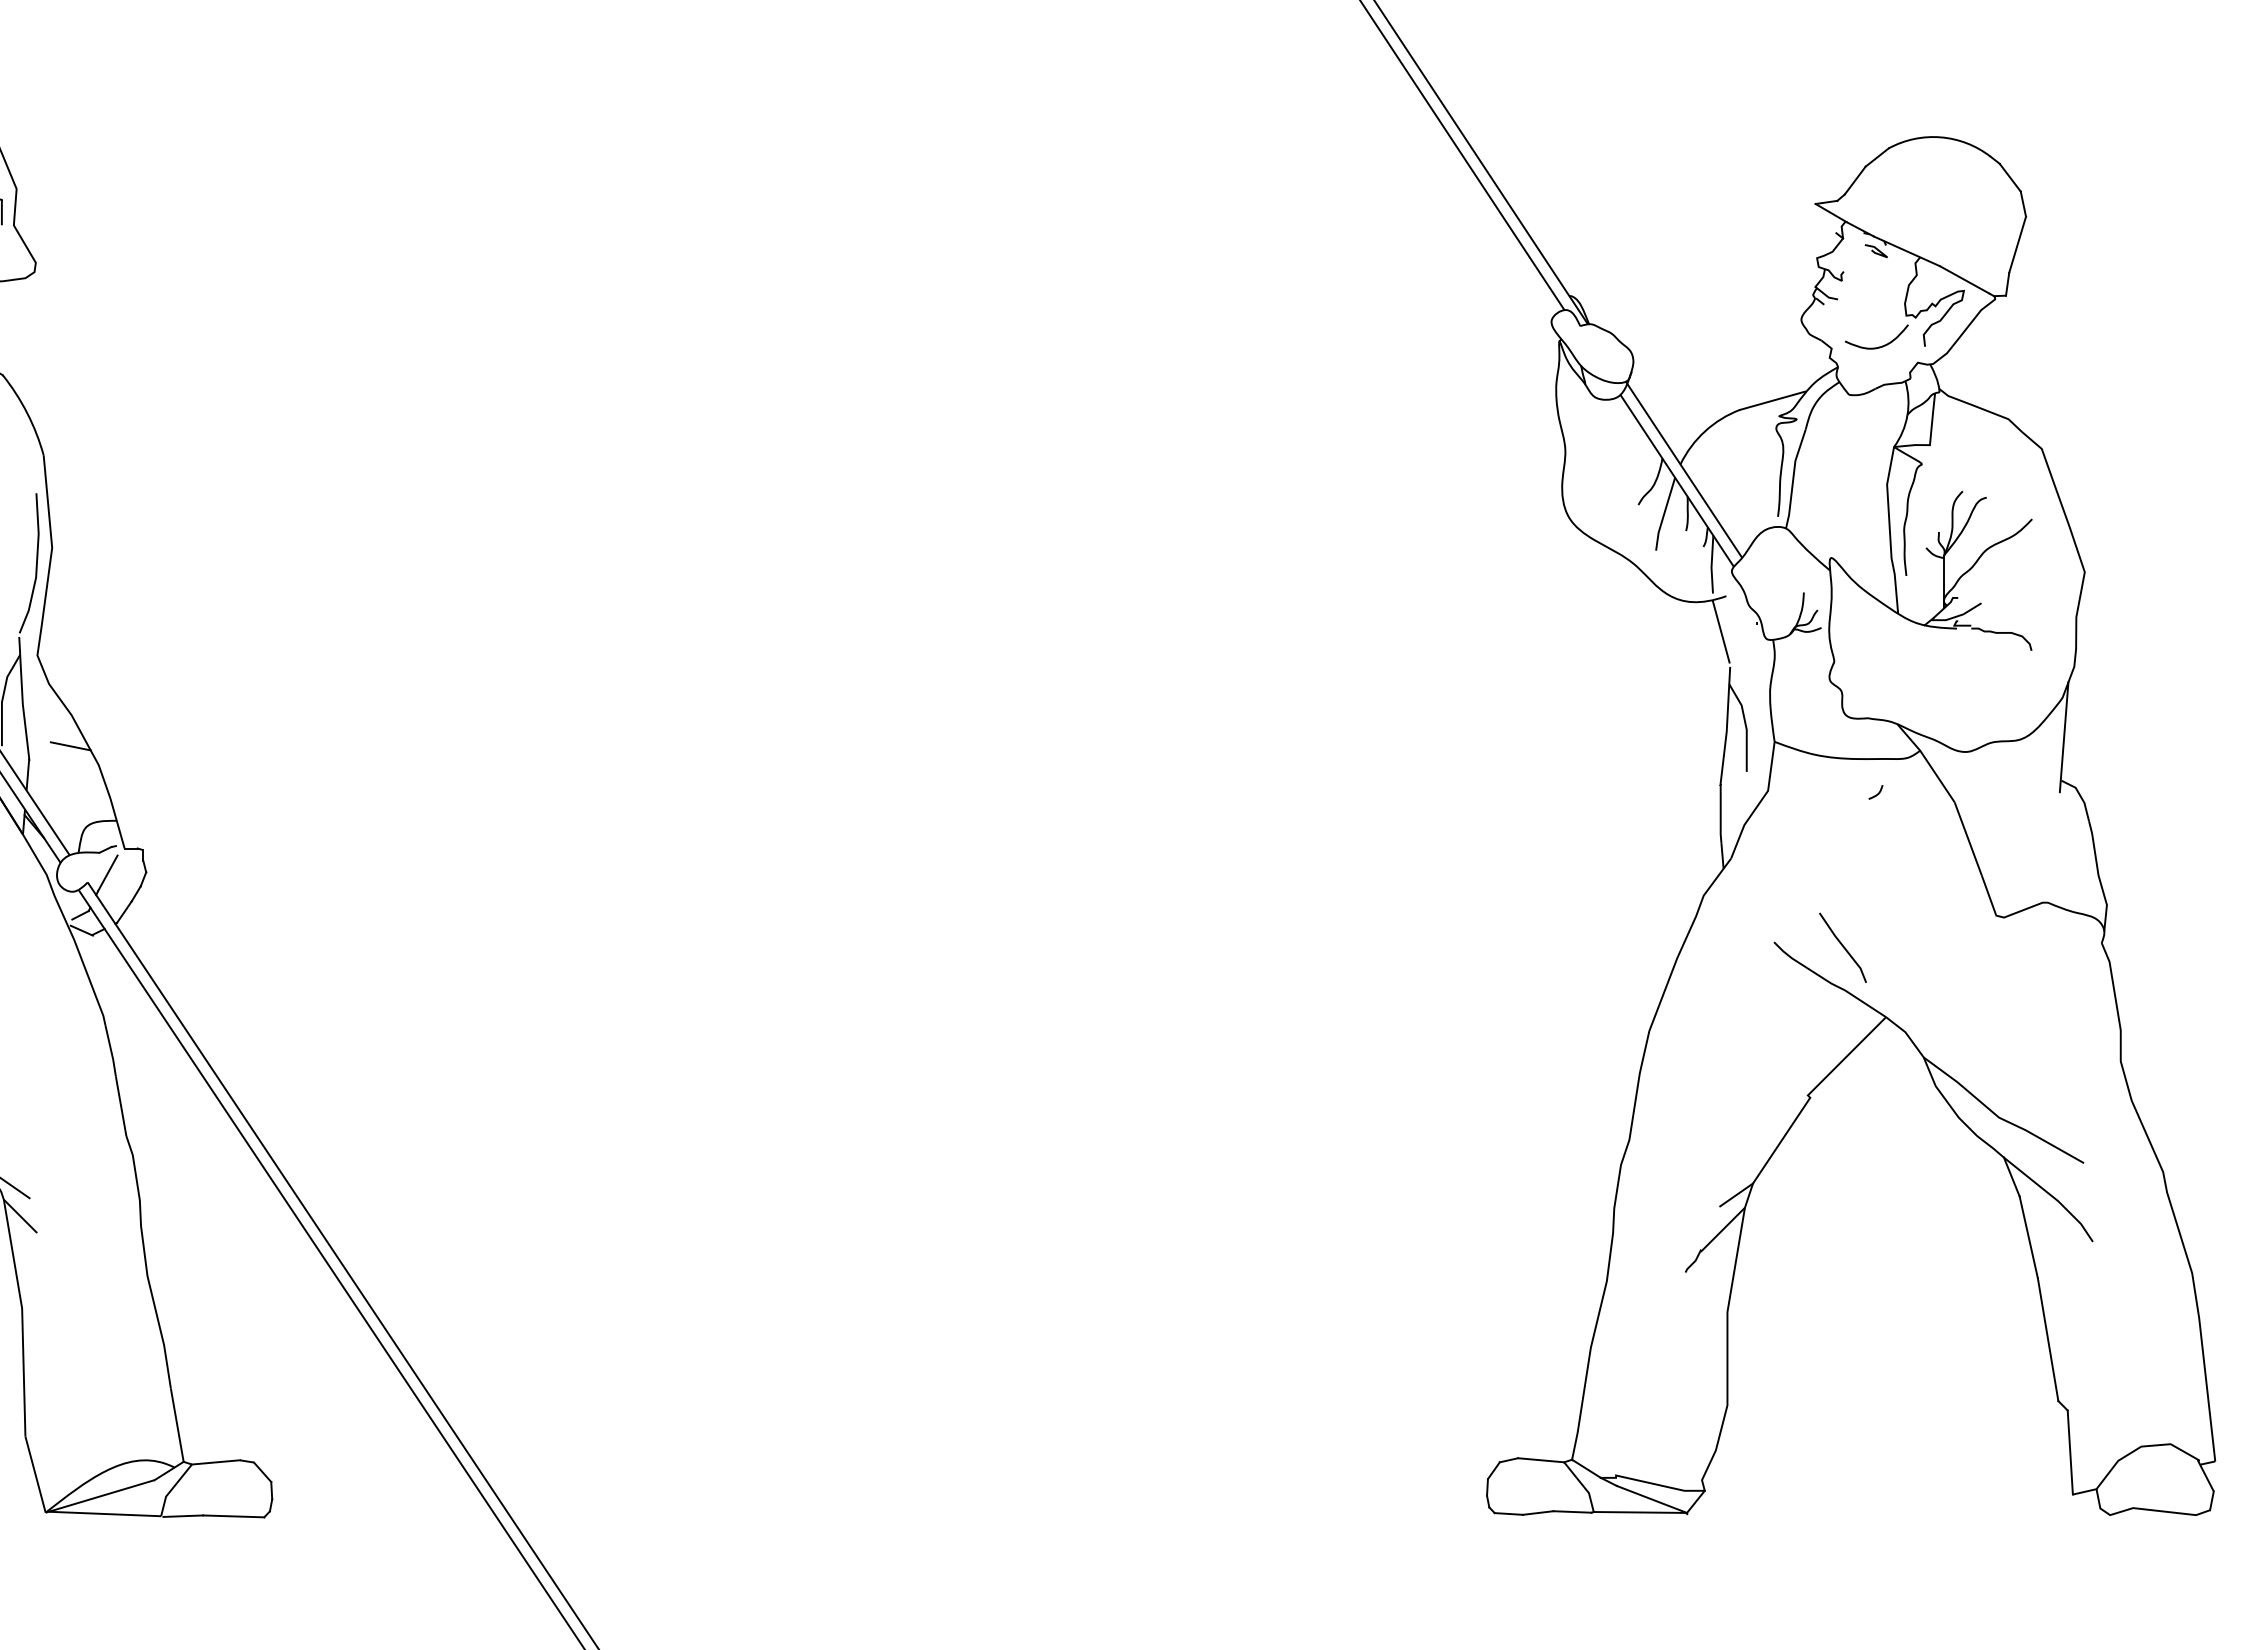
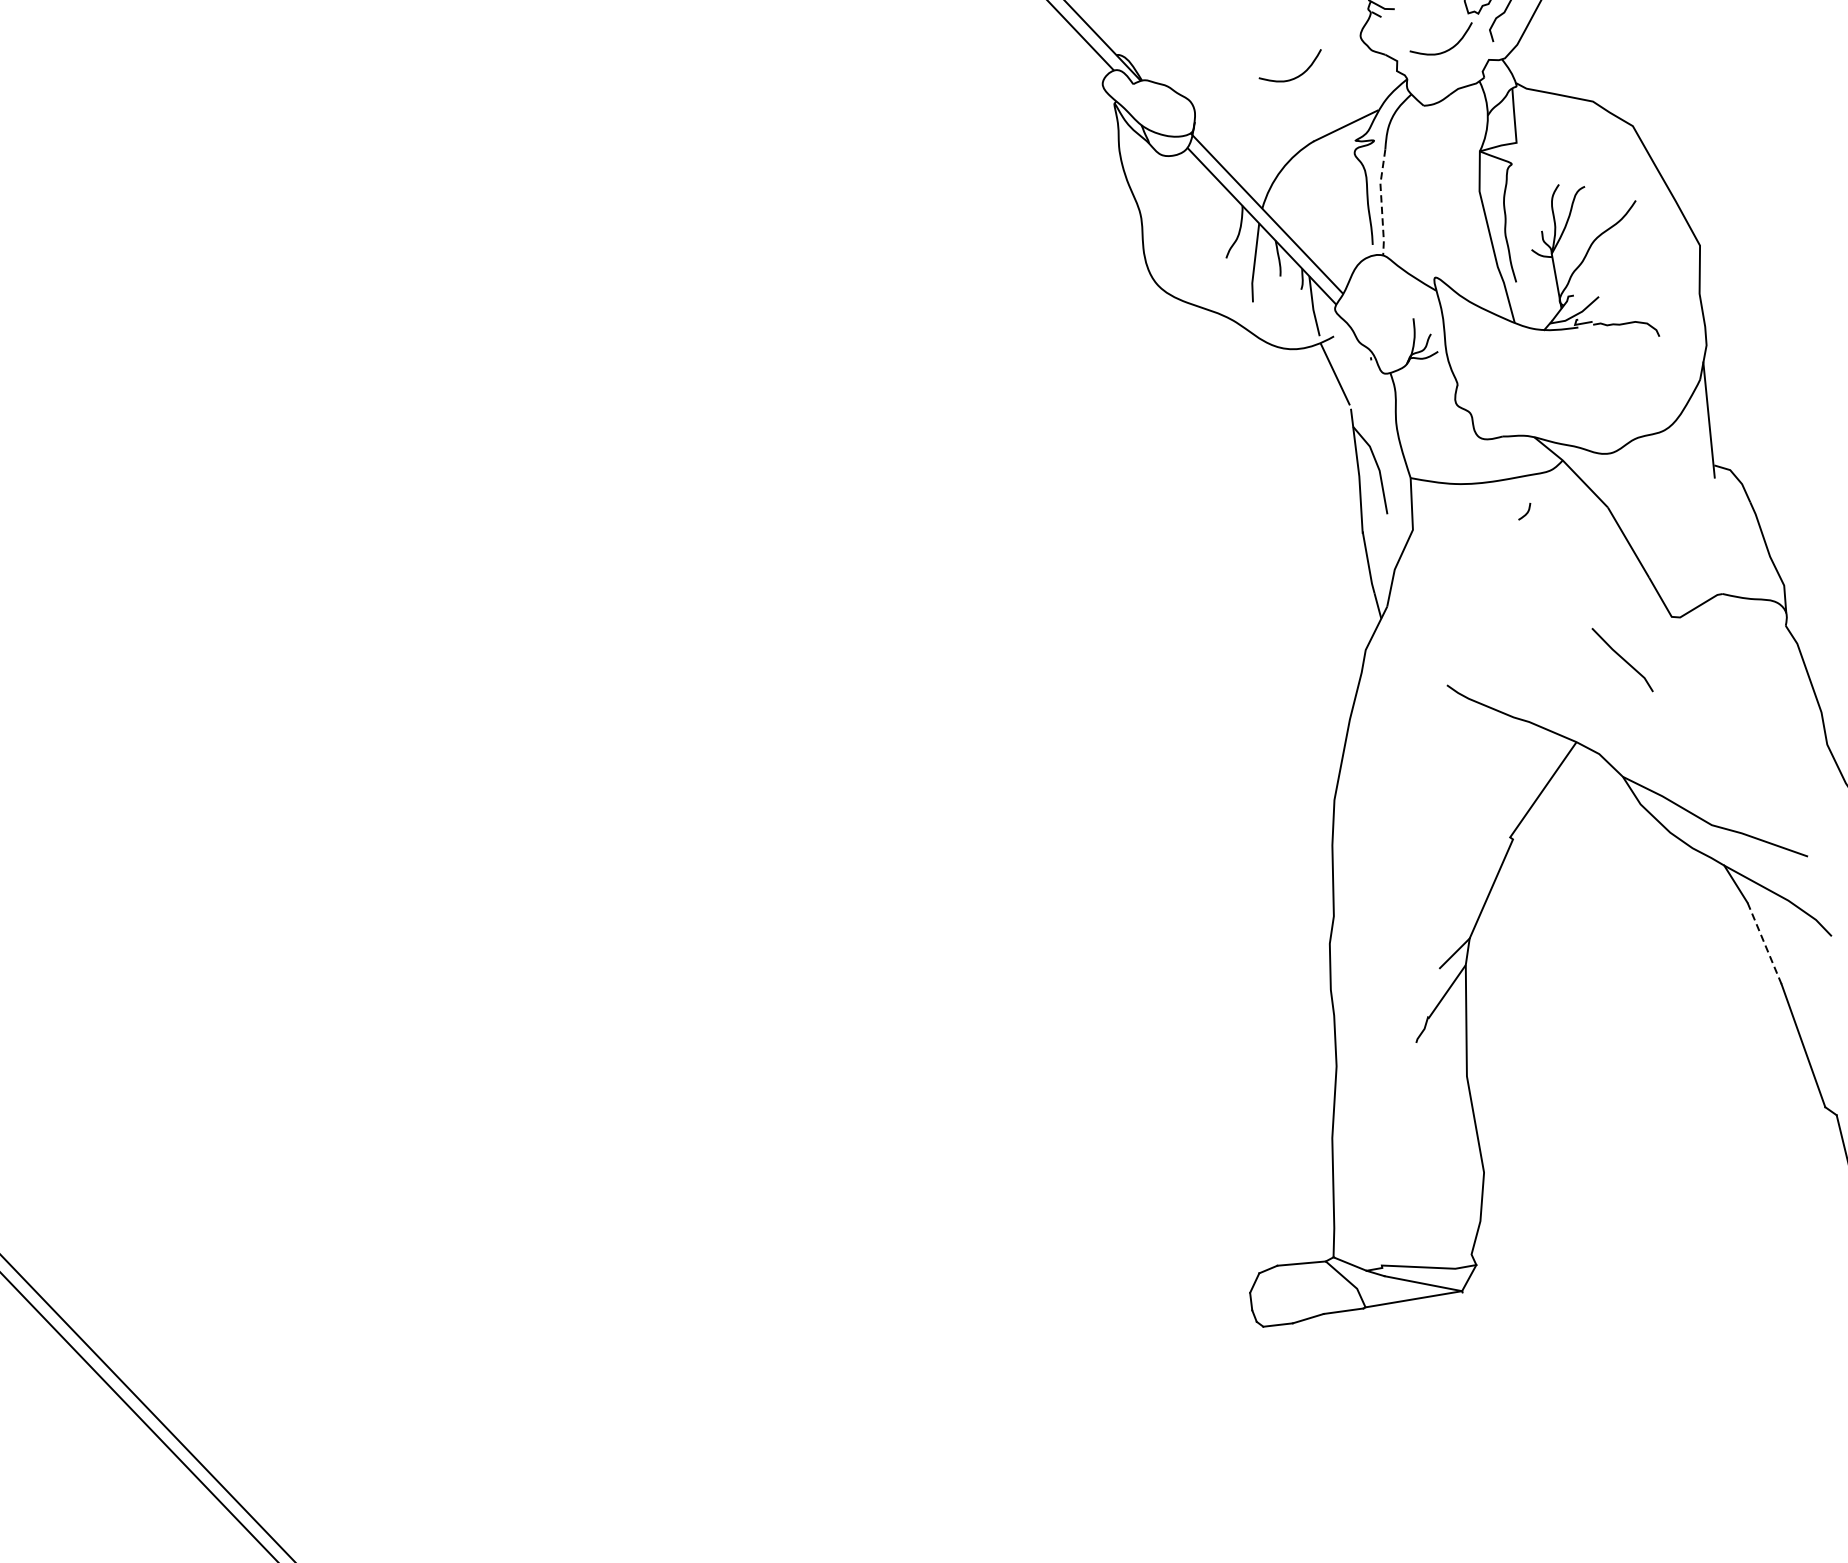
curve: (1732, 346) -> (1294, 77), added
line: (1793, 478) -> (1381, 202), solid -> dashed
line: (1842, 947) -> (1622, 659), moved
line: (2028, 1237) -> (1764, 943), solid -> dashed

